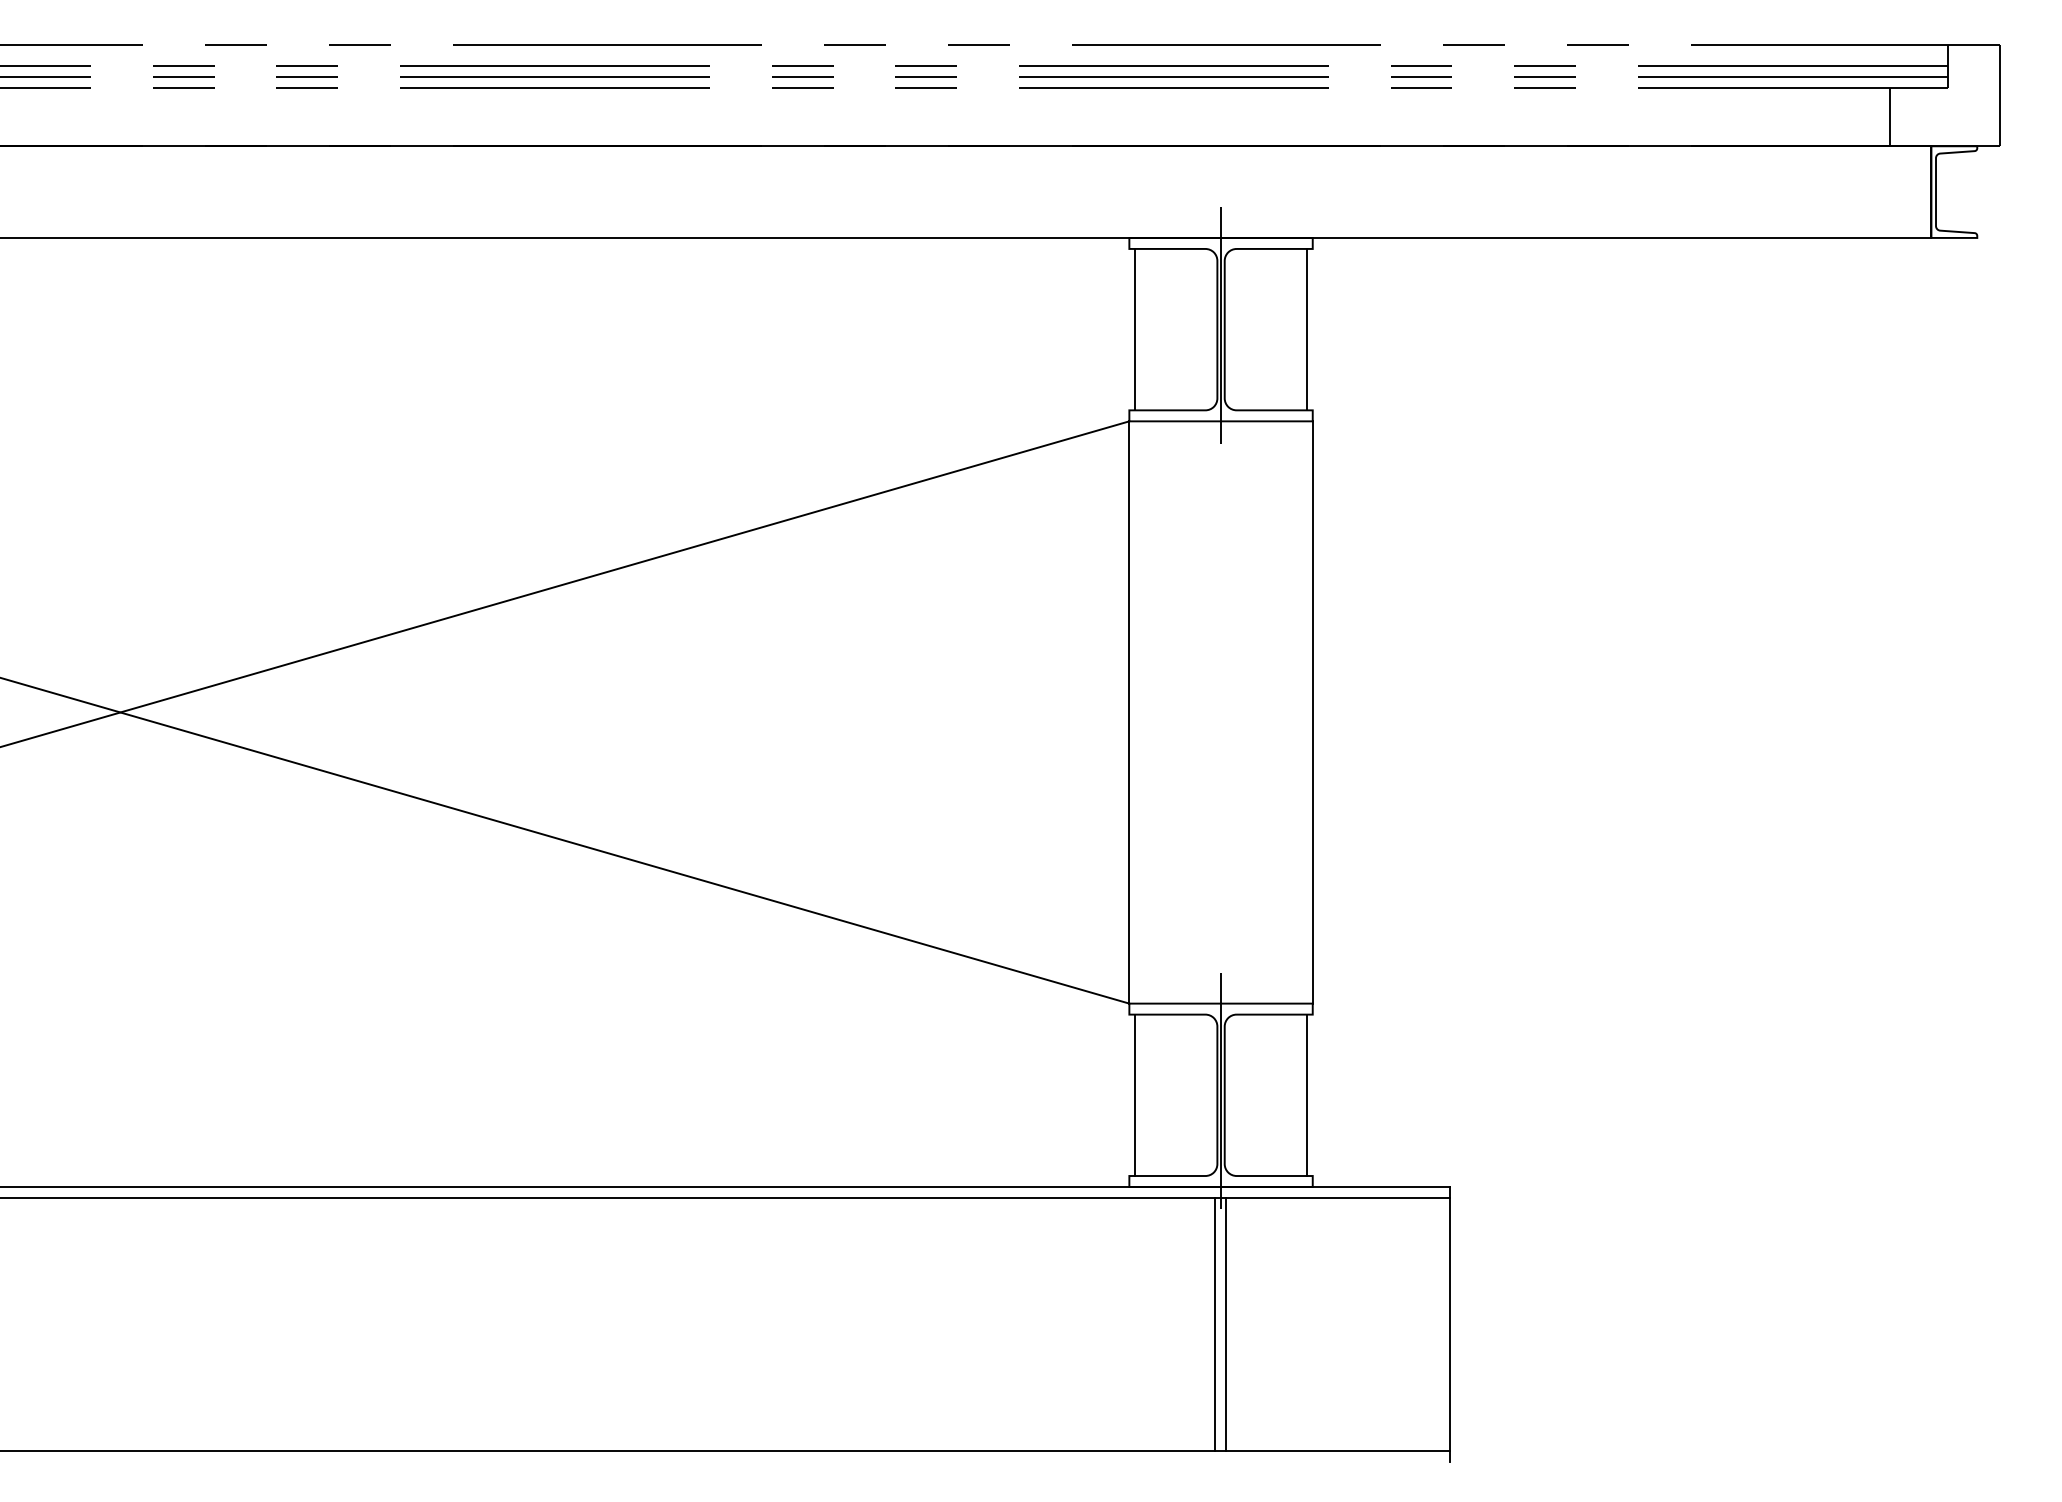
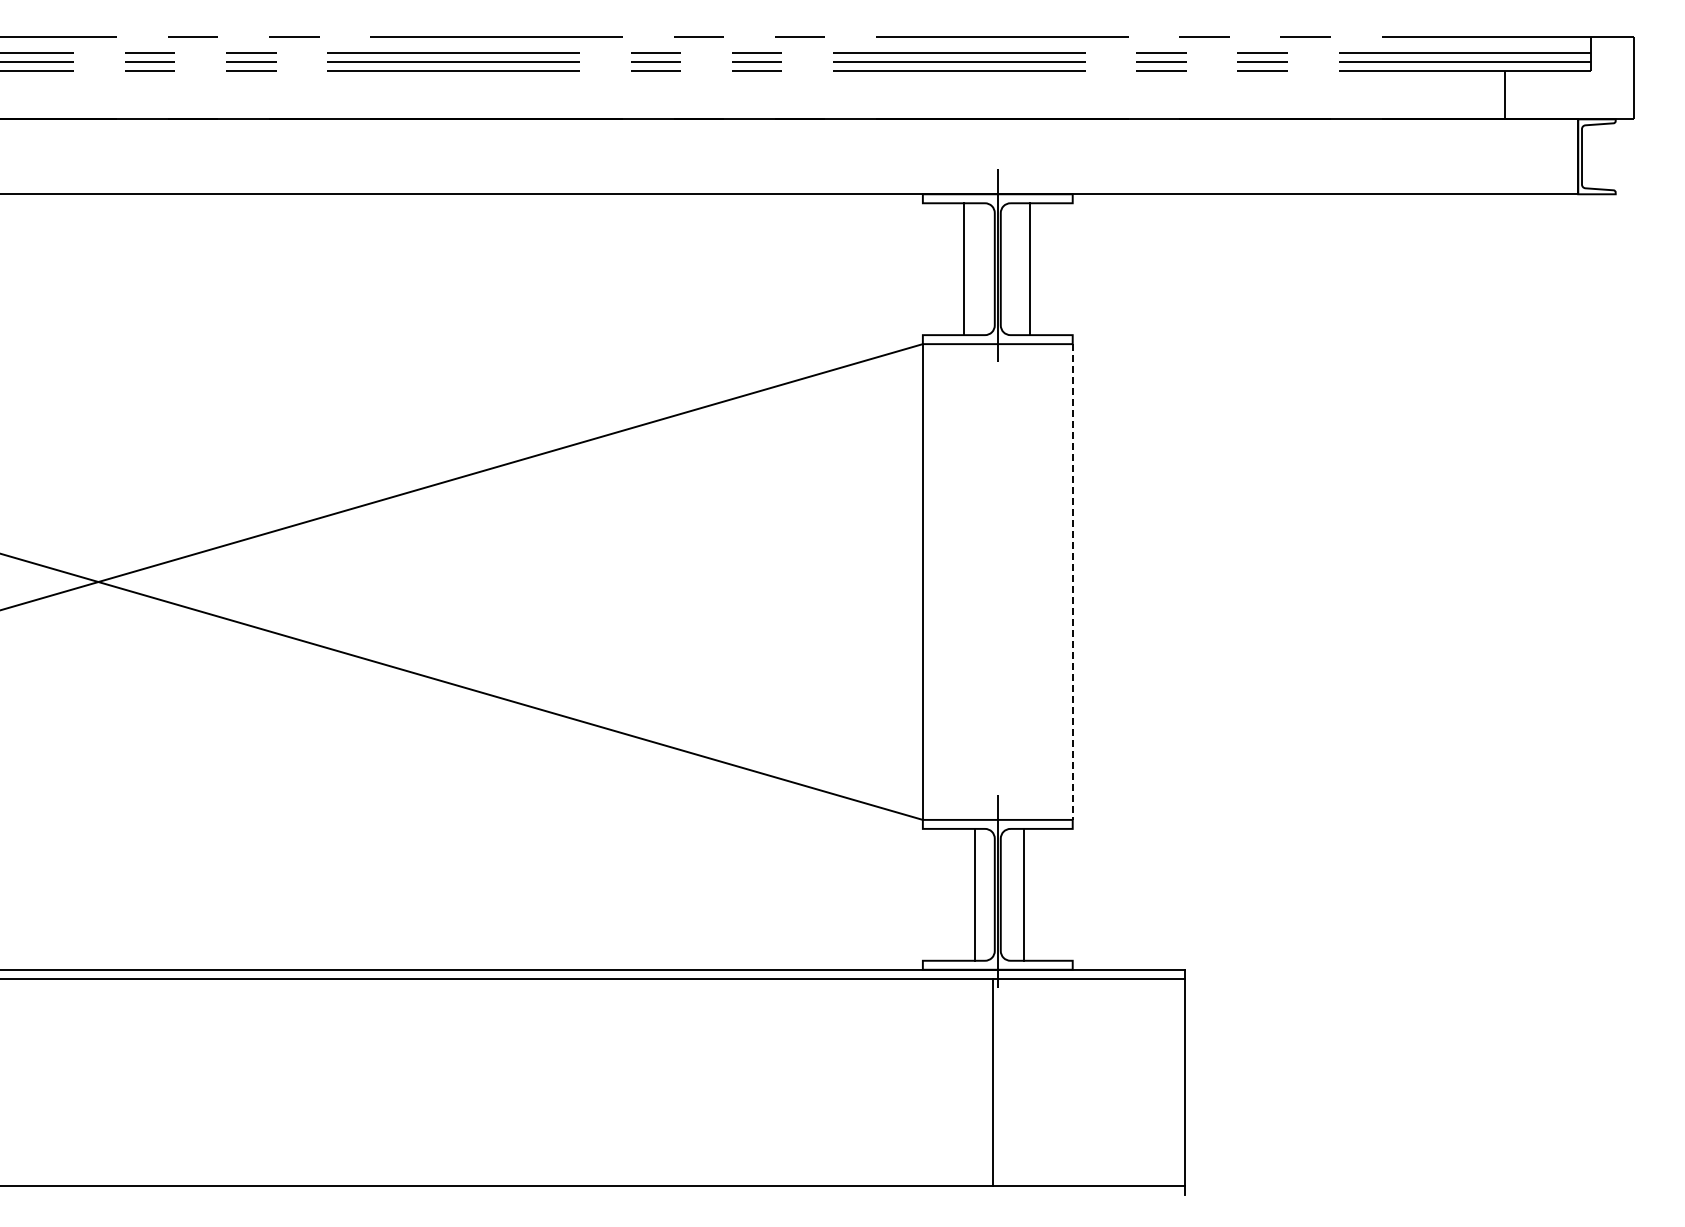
line: (1890, 117) -> (1504, 95), moved
line: (1135, 330) -> (964, 269), moved
line: (1307, 330) -> (1030, 269), moved
line: (1312, 713) -> (1072, 582), solid -> dashed
line: (1135, 1094) -> (975, 894), moved
line: (1307, 1094) -> (1024, 894), moved
line: (1226, 1323) -> (1002, 1081), removed

